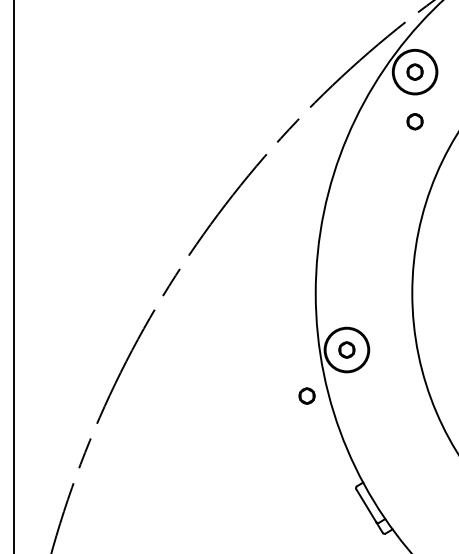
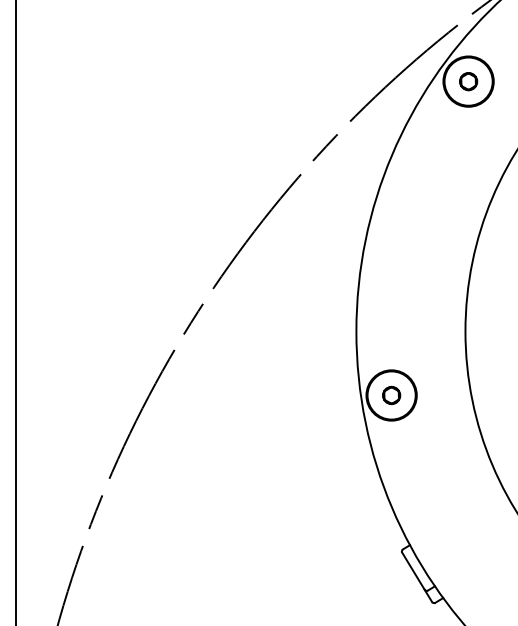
part: (414, 121) -> (468, 137), removed
part: (306, 396) -> (346, 447), removed

